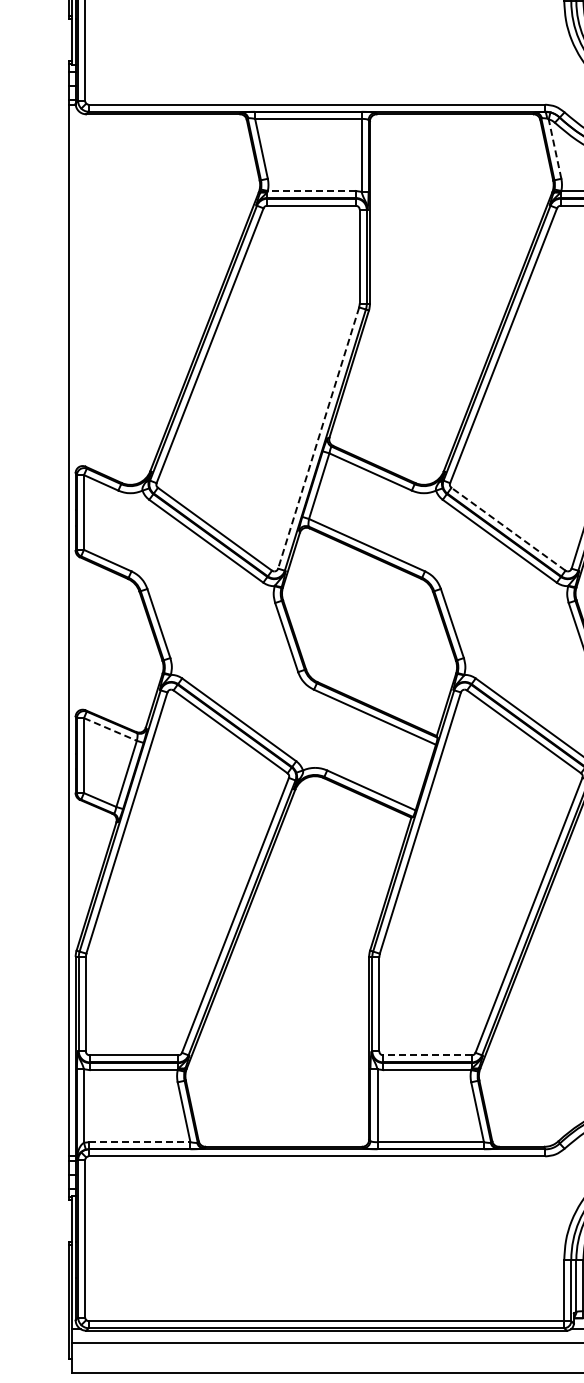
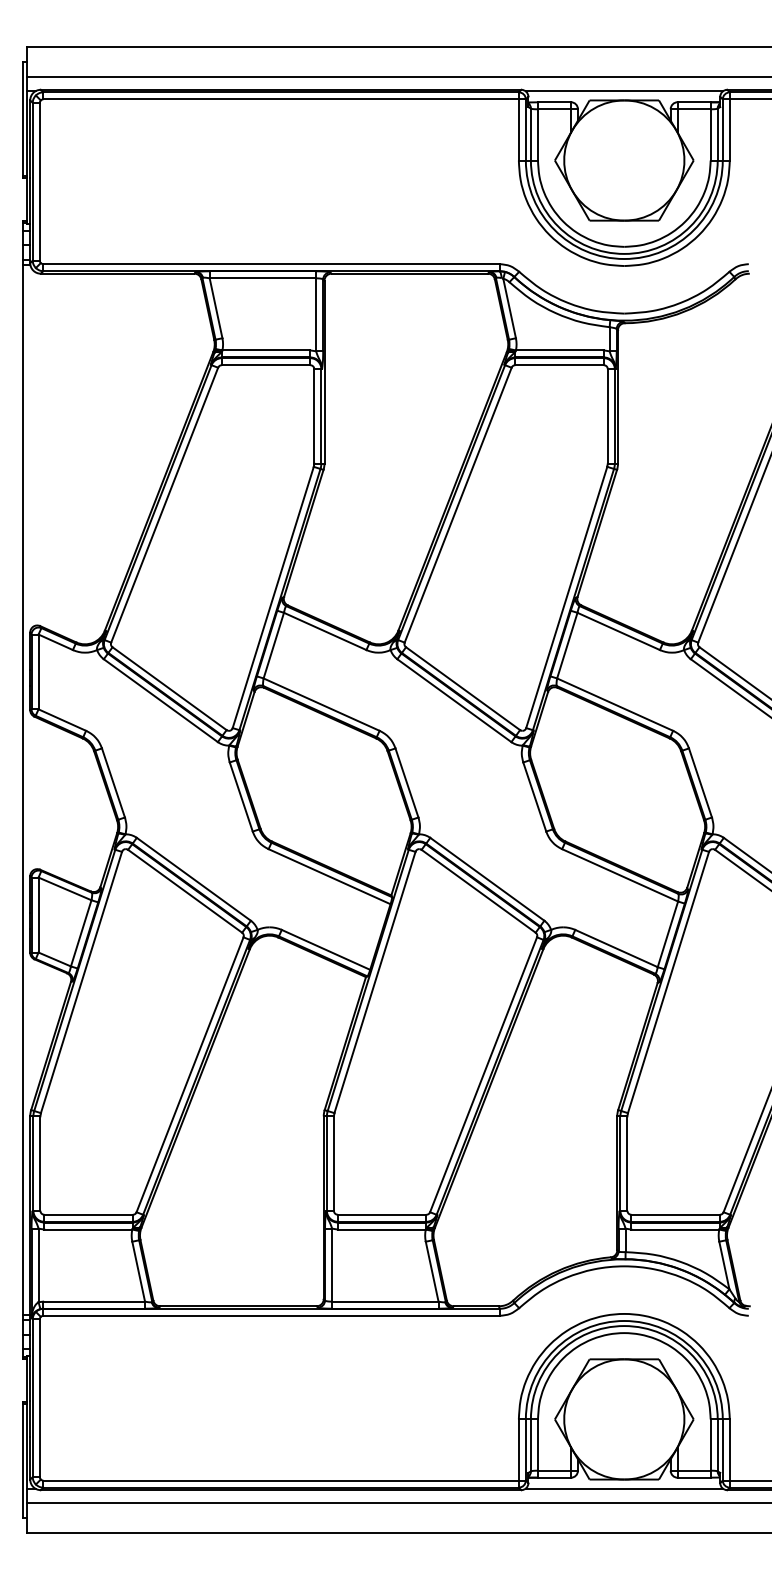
line: (554, 149) -> (509, 308), dashed -> solid
line: (311, 191) -> (266, 350), dashed -> solid
line: (318, 438) -> (273, 597), dashed -> solid
line: (507, 529) -> (462, 688), dashed -> solid
line: (110, 729) -> (65, 888), dashed -> solid
line: (426, 1055) -> (381, 1214), dashed -> solid
line: (139, 1142) -> (94, 1301), dashed -> solid

